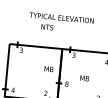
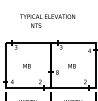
text: (48, 69) -> (26, 66), moved

